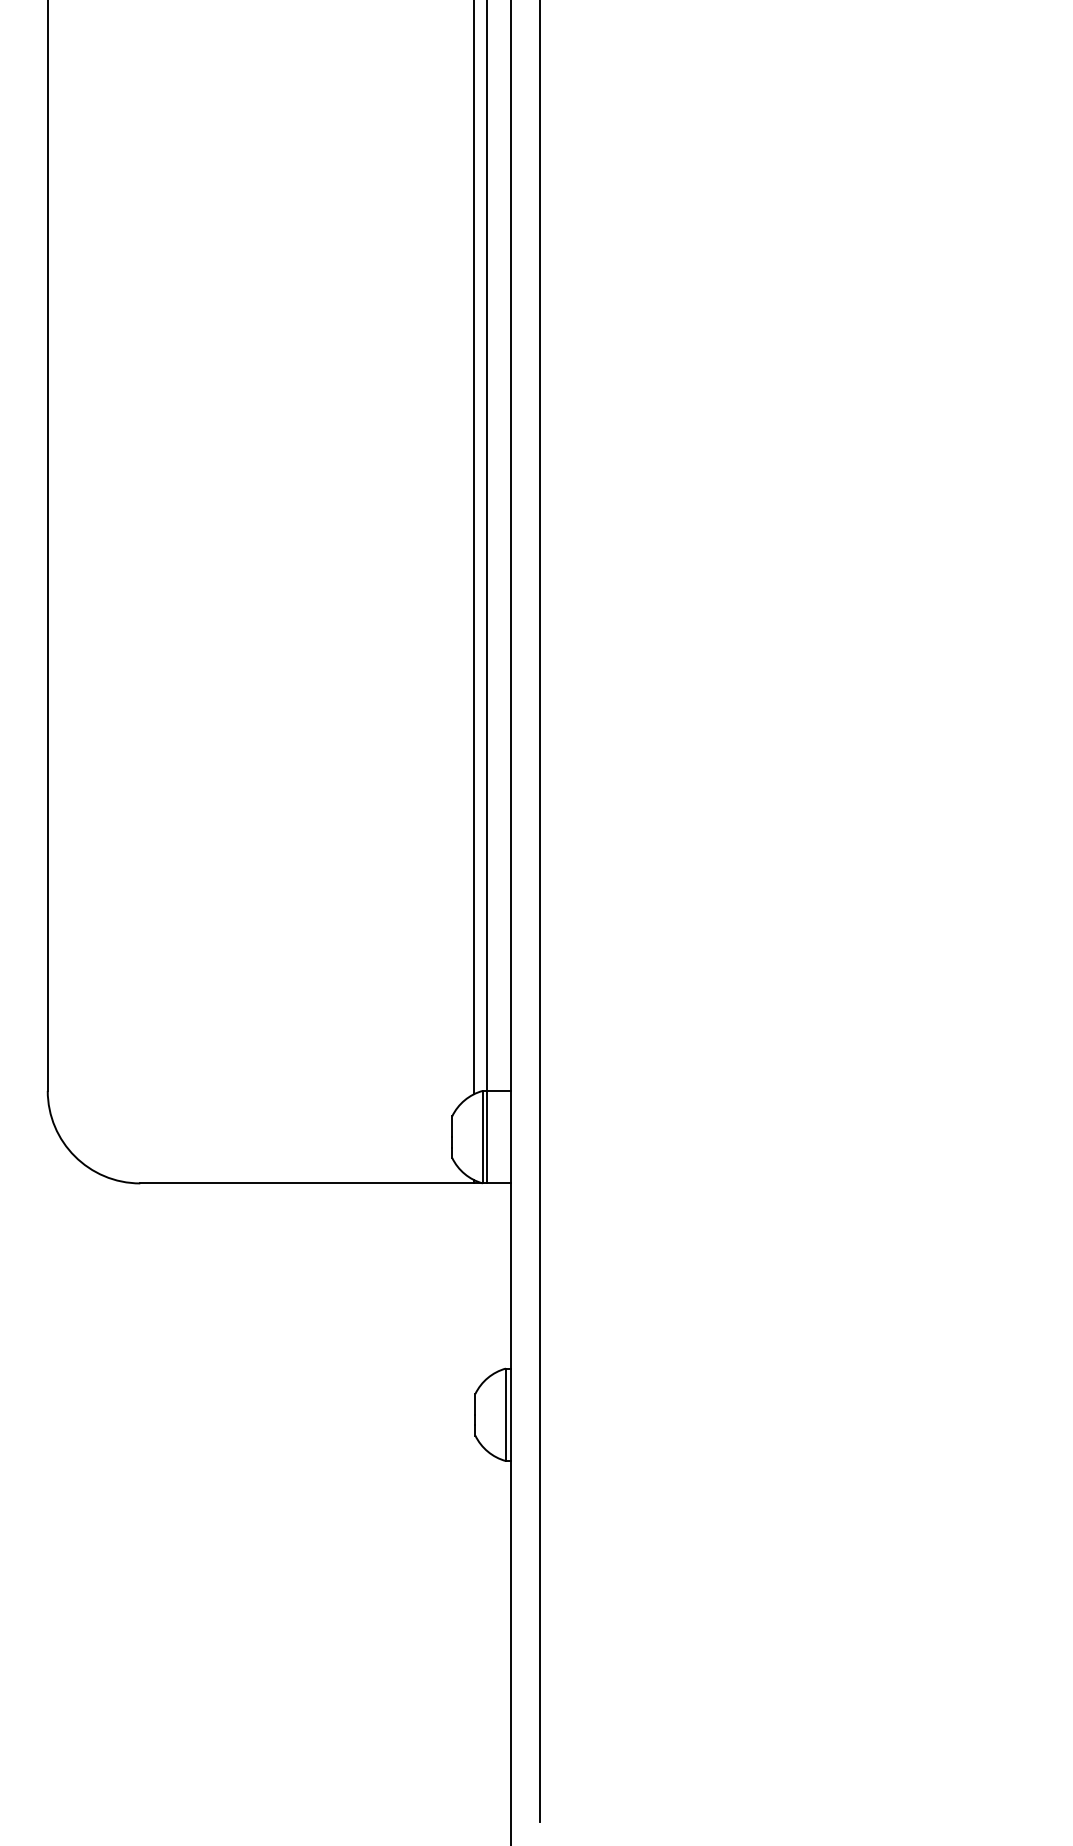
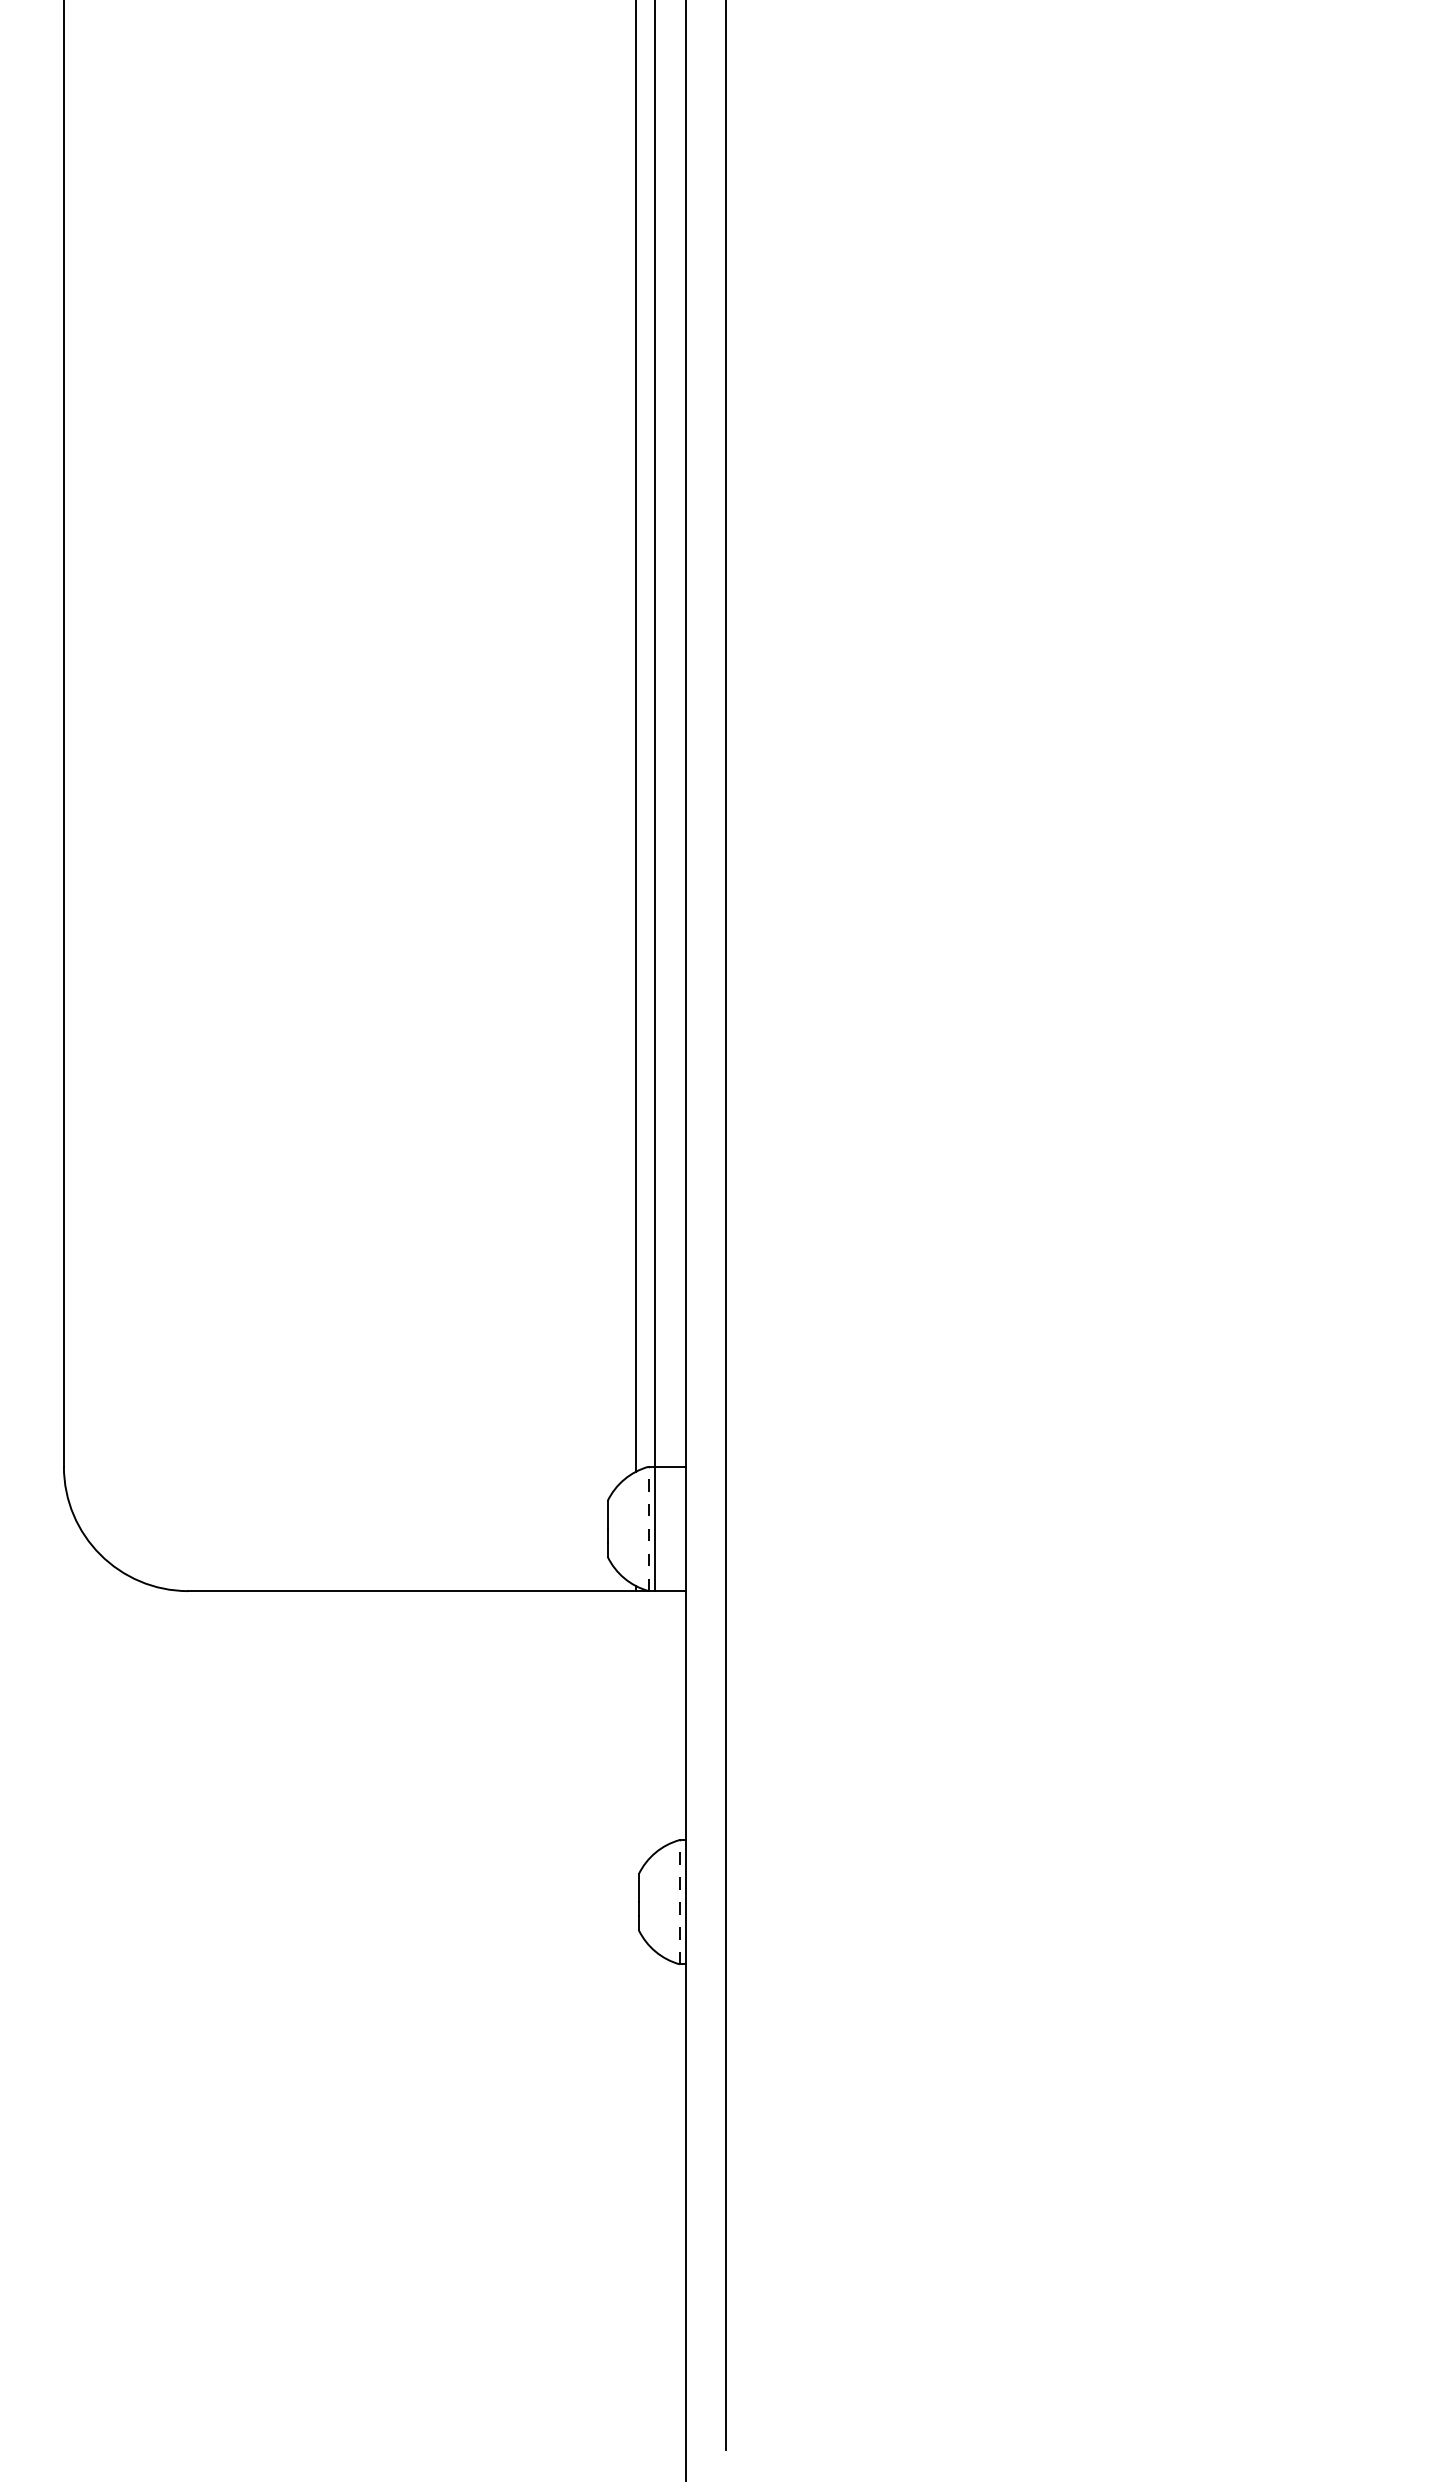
line: (482, 1136) -> (648, 1528), solid -> dashed
line: (505, 1414) -> (679, 1901), solid -> dashed

